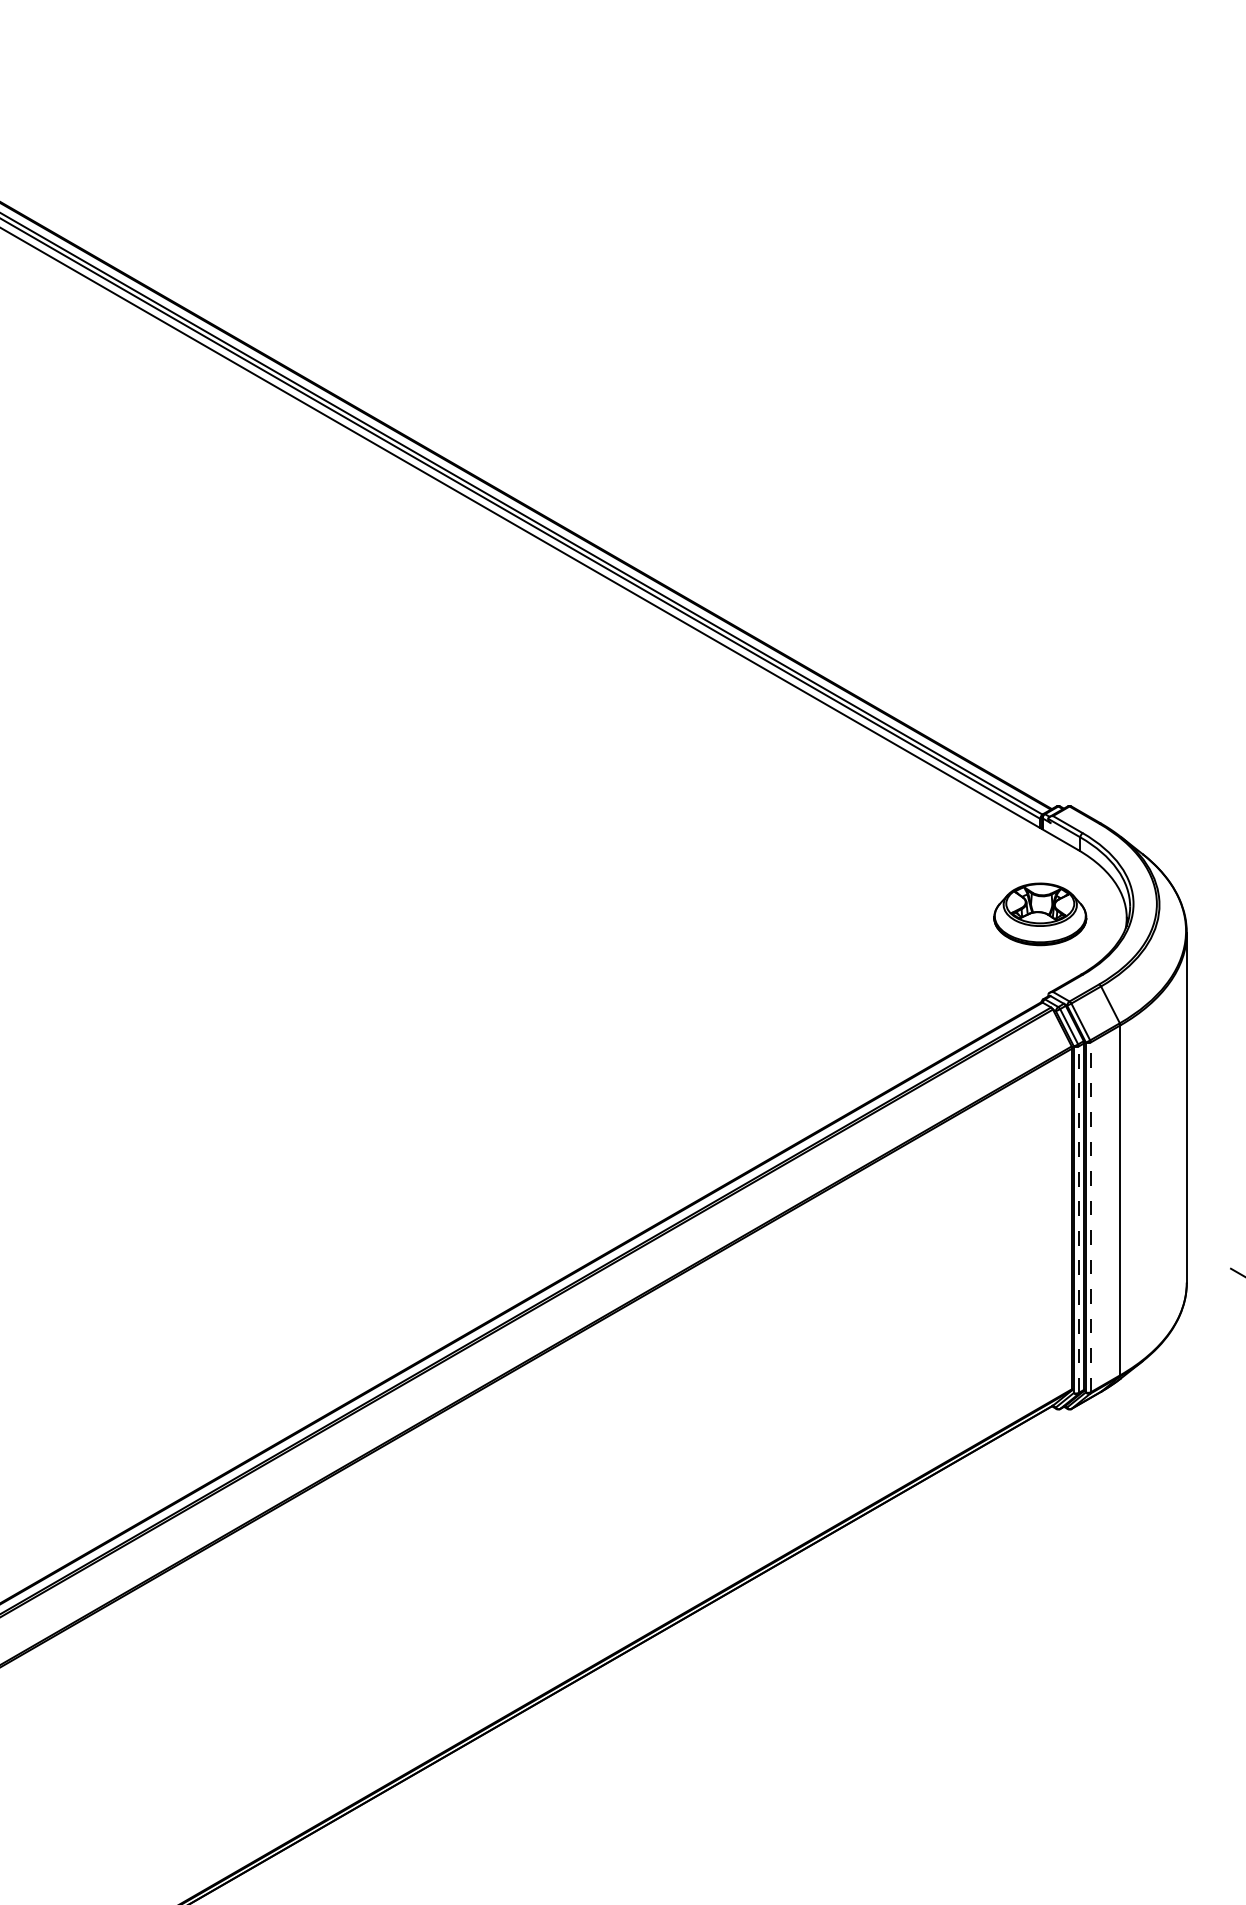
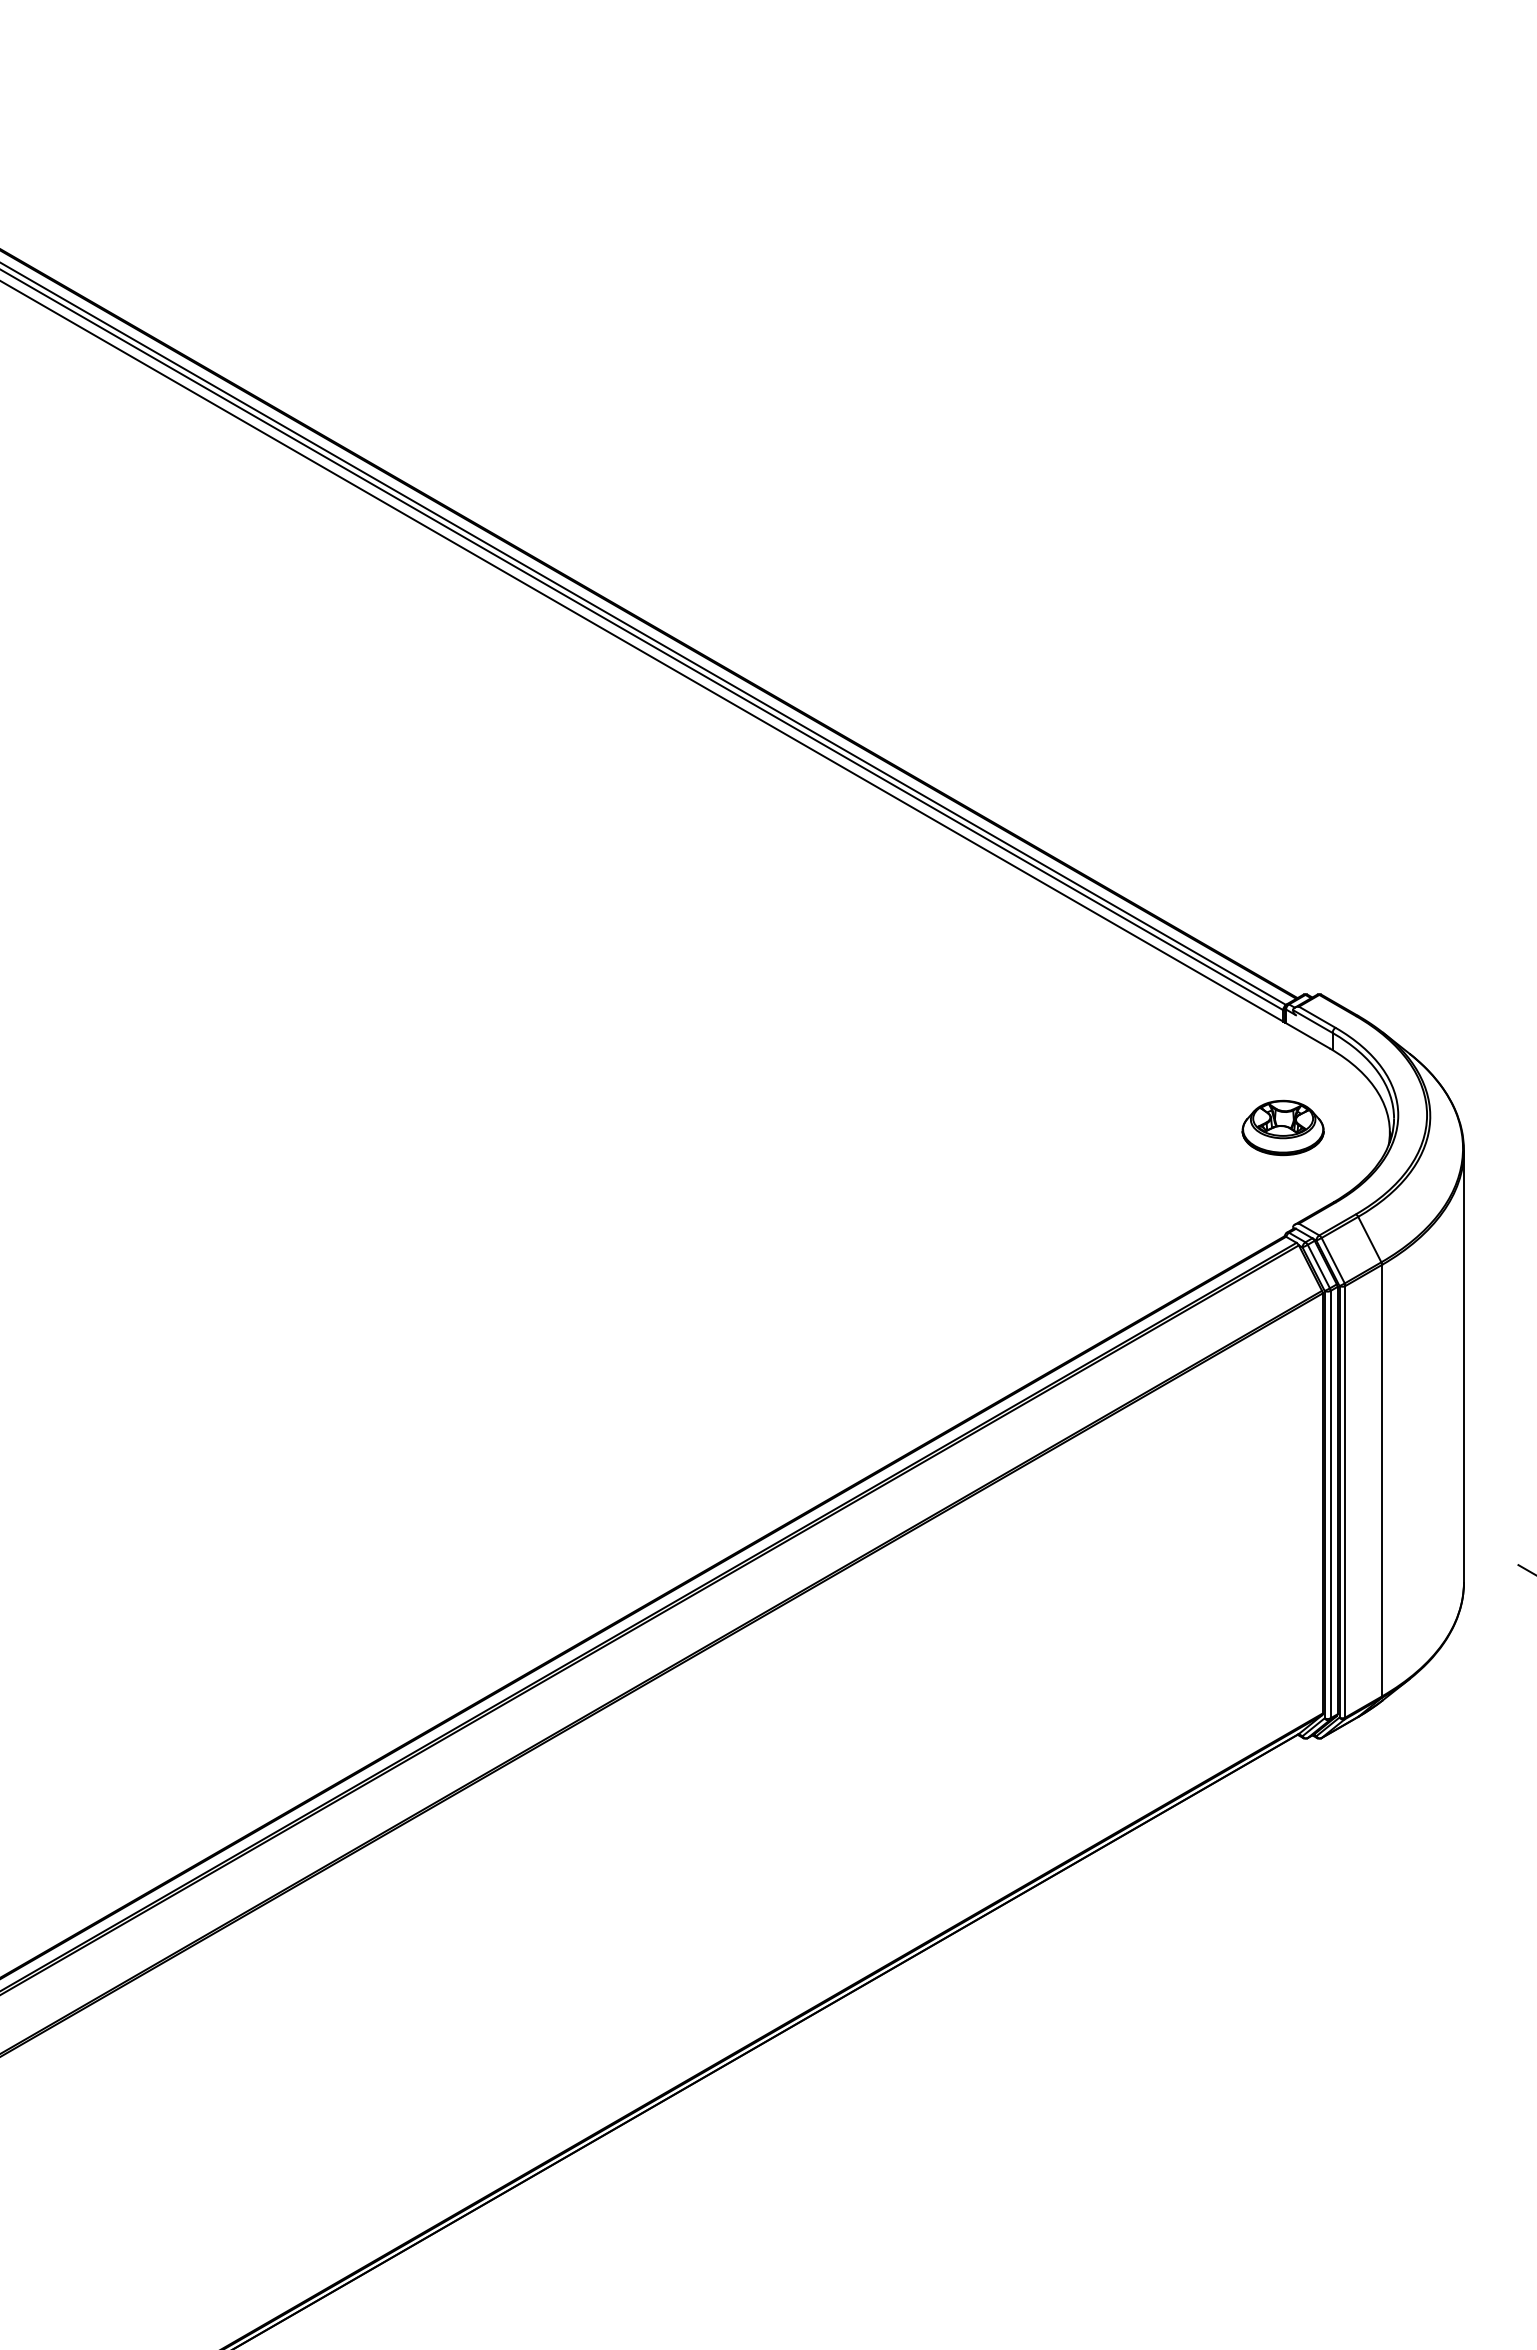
part: (1039, 913) -> (1282, 1127), size x0.71
line: (1090, 1217) -> (1345, 1501), dashed -> solid
line: (1078, 1219) -> (1330, 1504), dashed -> solid

